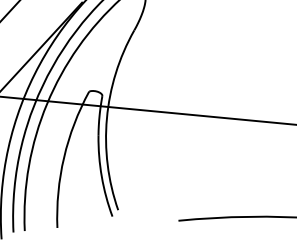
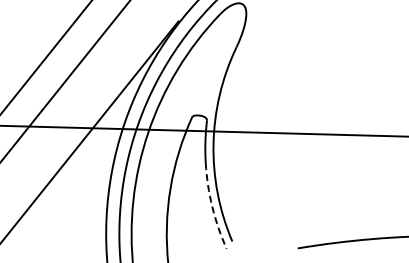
arc: (102, 176) -> (212, 206), solid -> dashed

